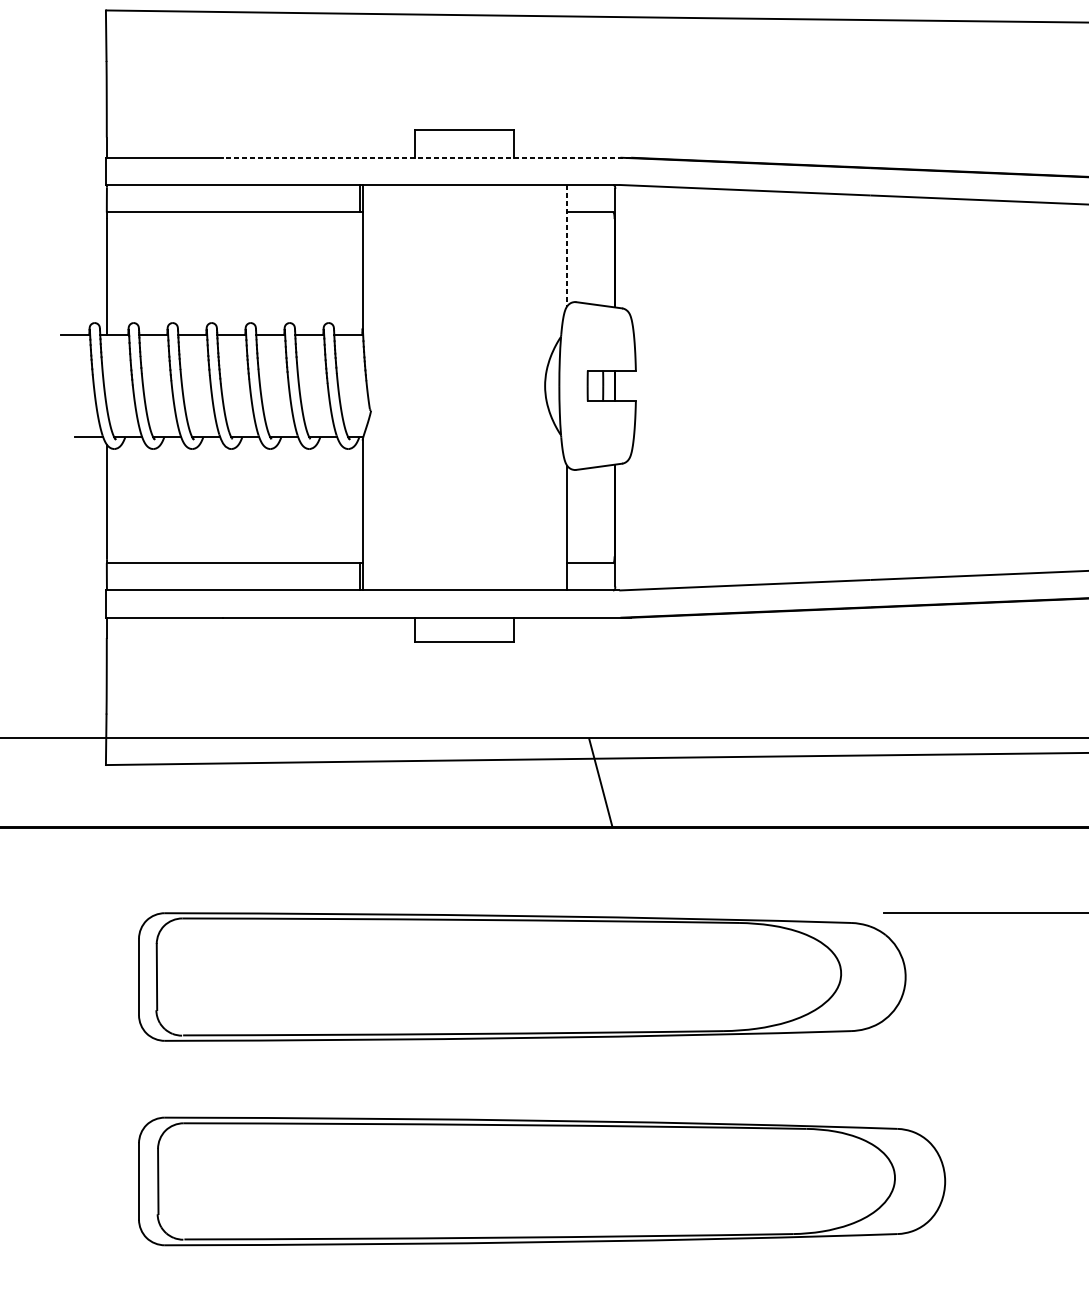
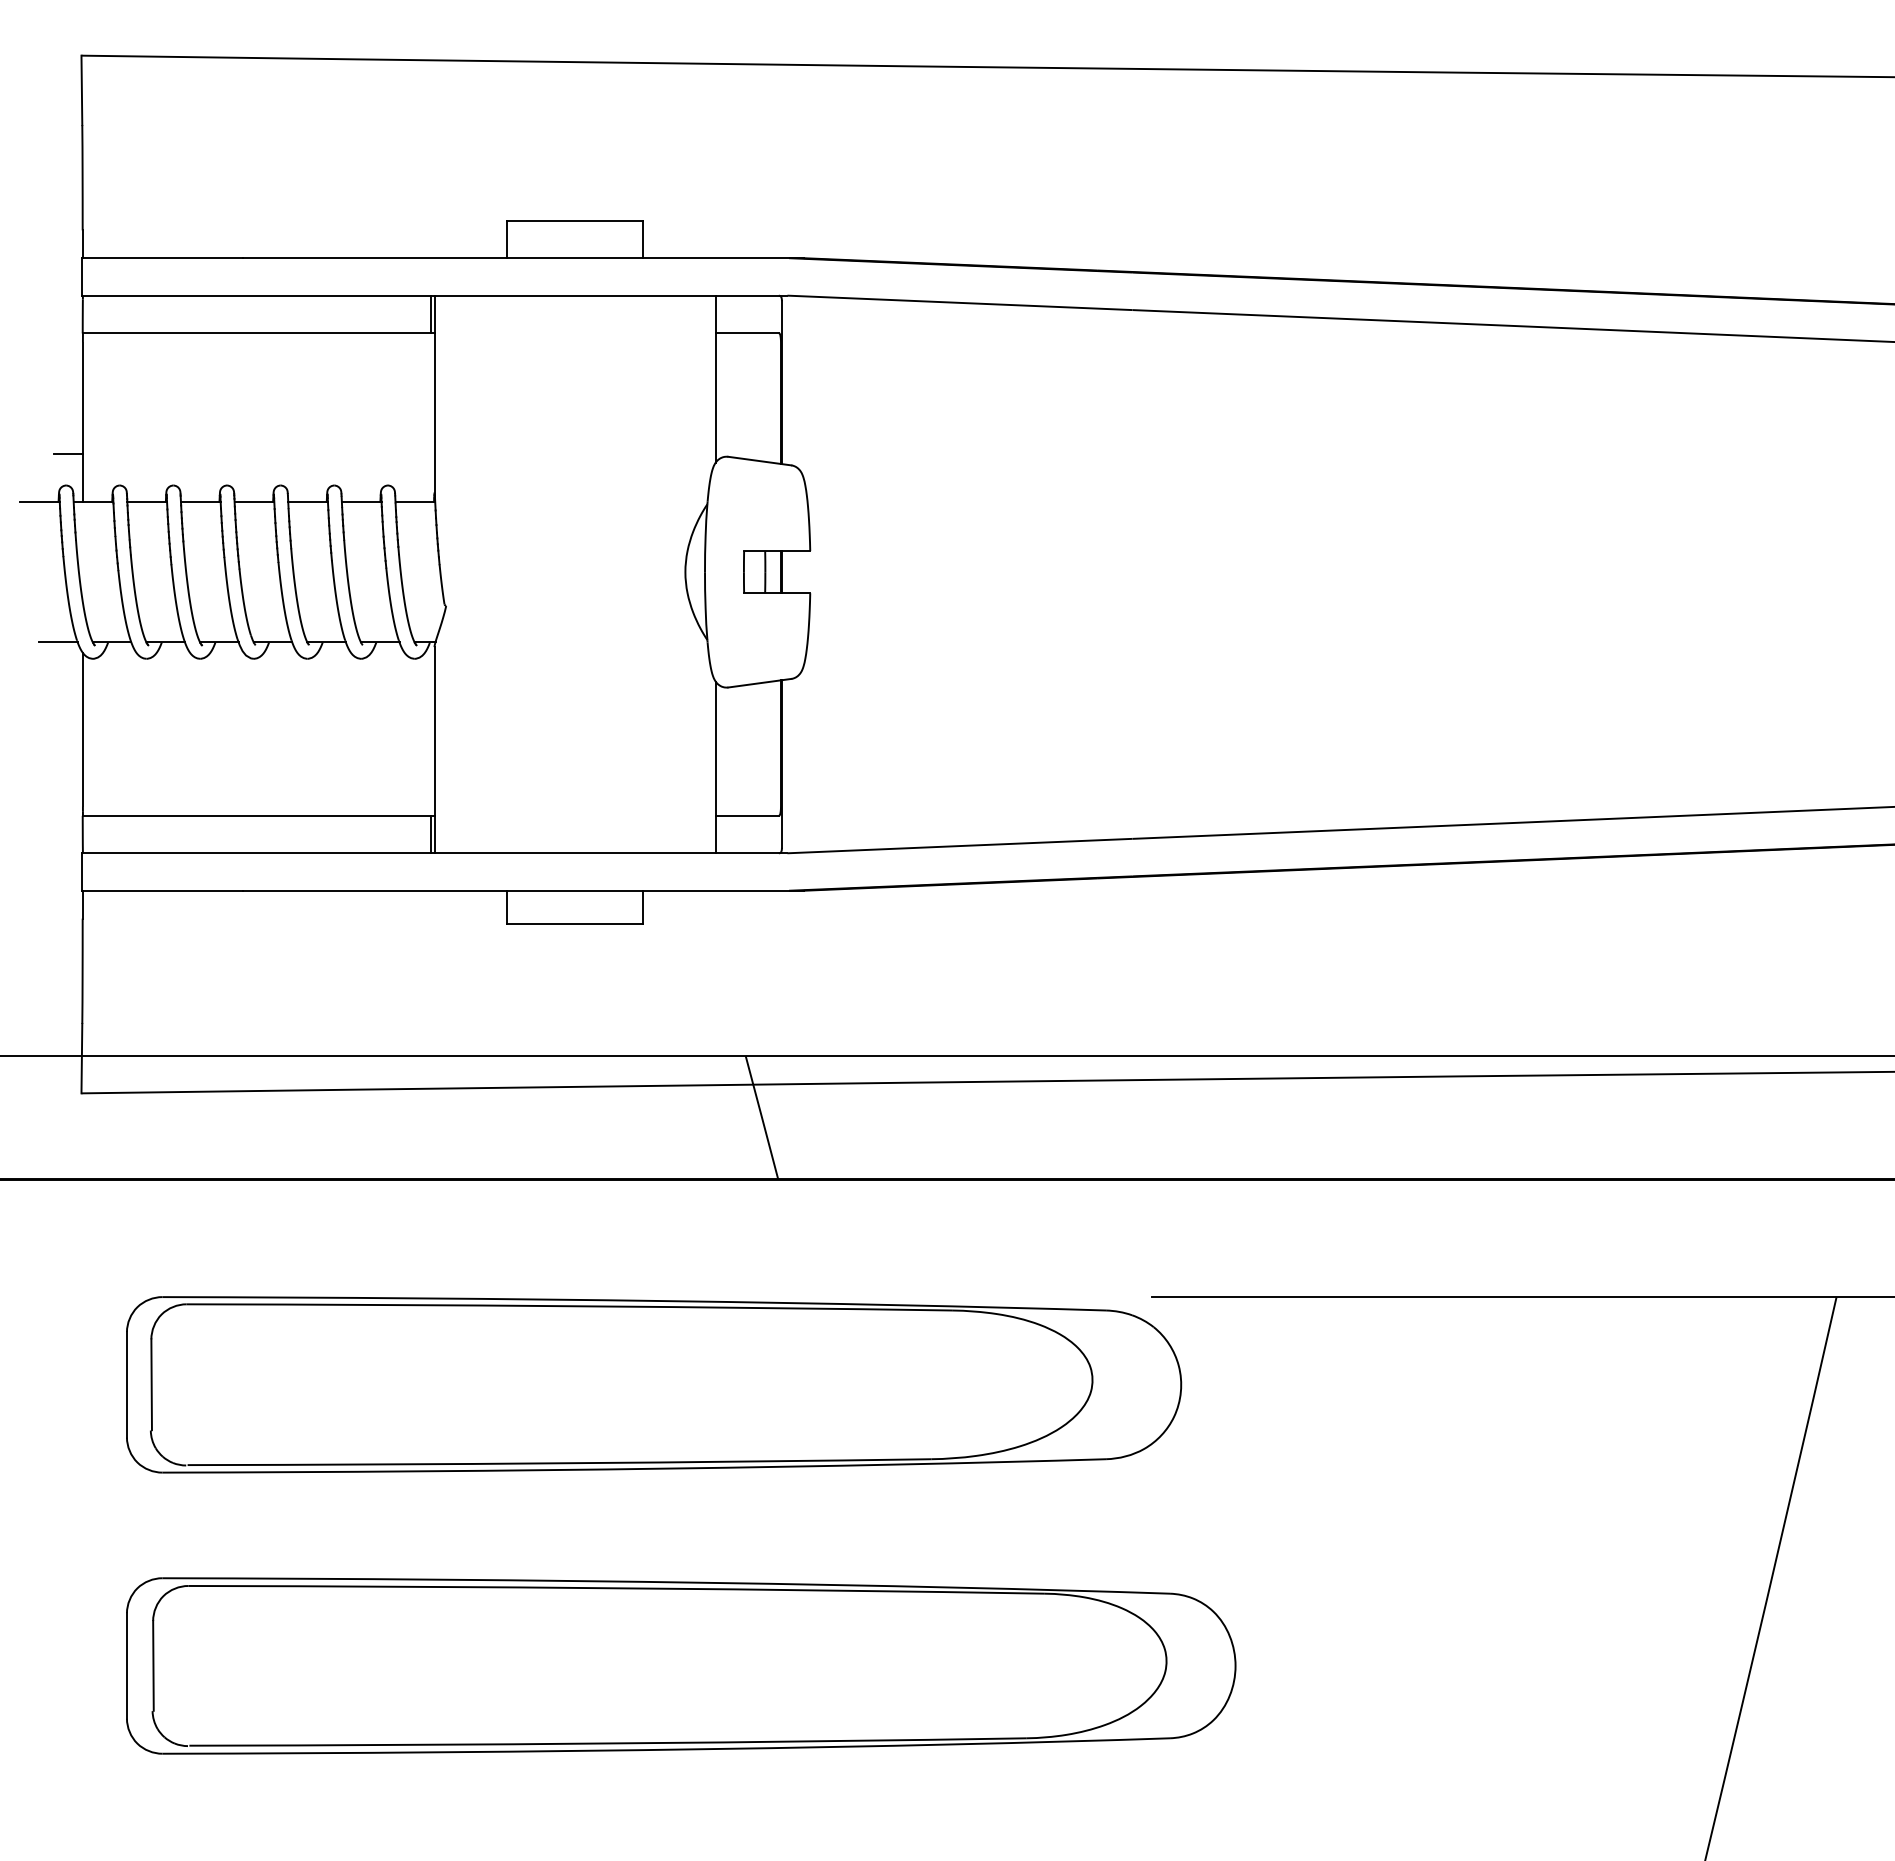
line: (427, 157) -> (523, 258), dashed -> solid
line: (566, 245) -> (715, 379), dashed -> solid
line: (95, 299) -> (67, 453), added

